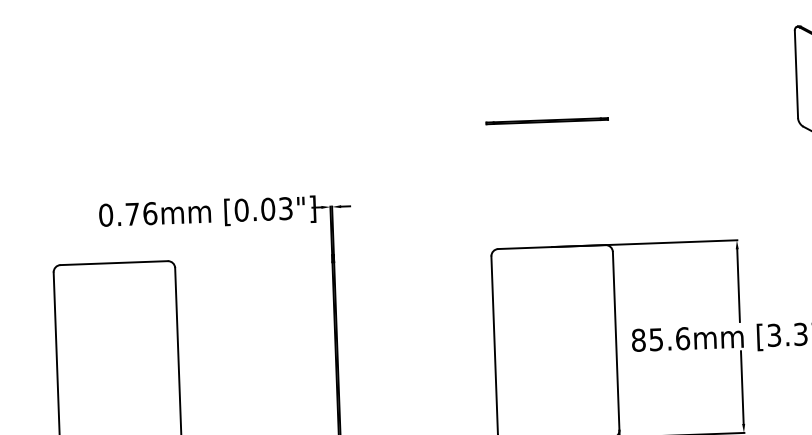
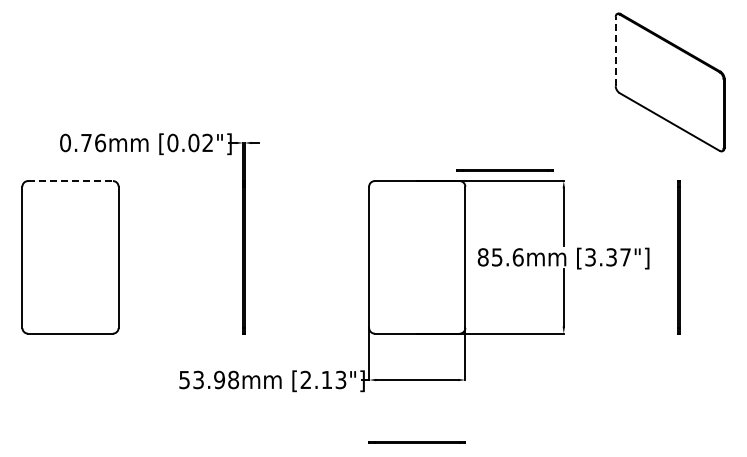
line: (796, 74) -> (615, 51), solid -> dashed
line: (546, 121) -> (504, 170), moved
text: (285, 209) -> (207, 143), [0.03"] -> [0.02"]
line: (115, 263) -> (71, 181), solid -> dashed

